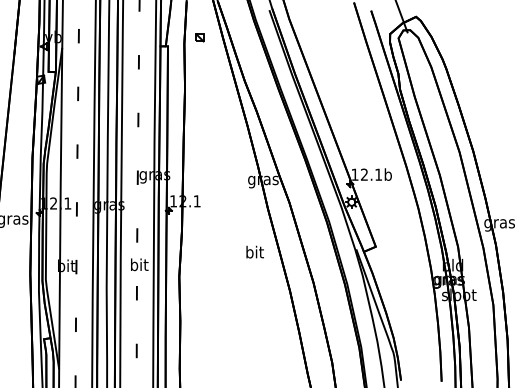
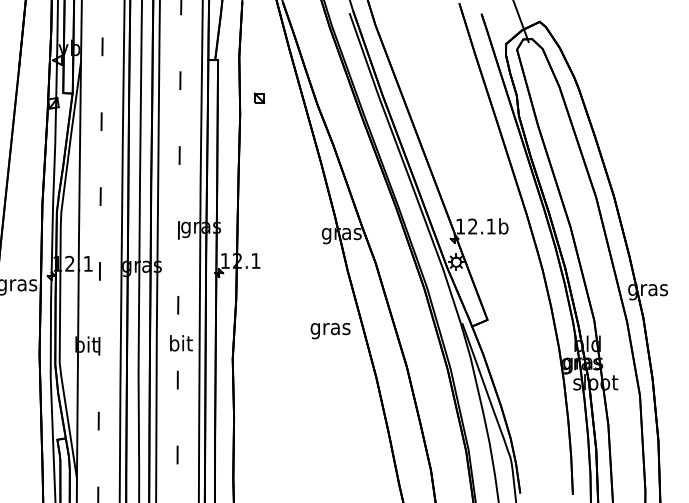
part: (199, 37) -> (258, 97), moved
text: (254, 253) -> (330, 328), bit -> gras

